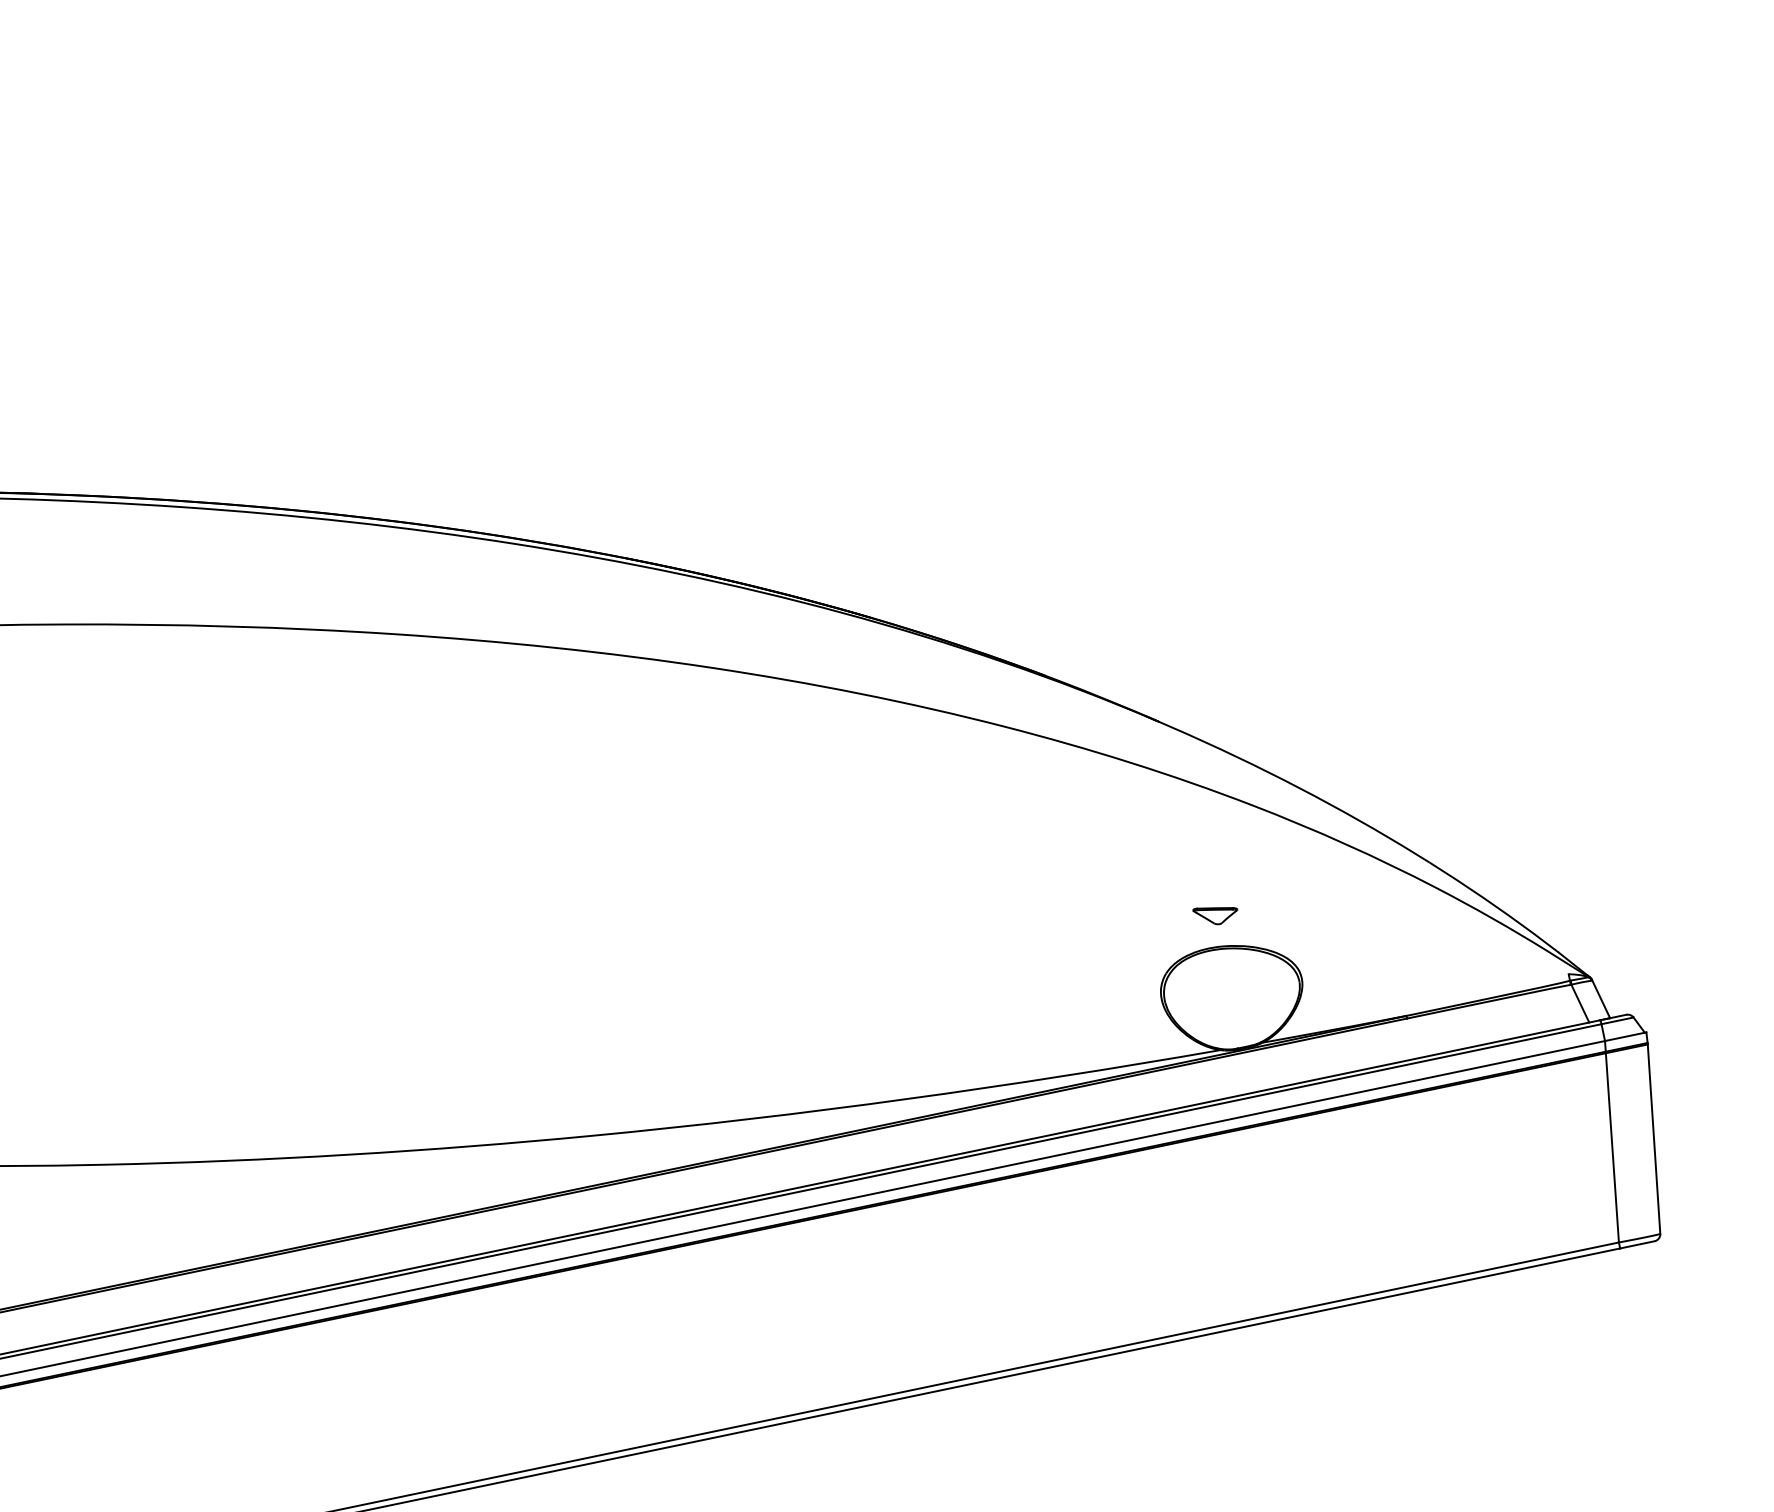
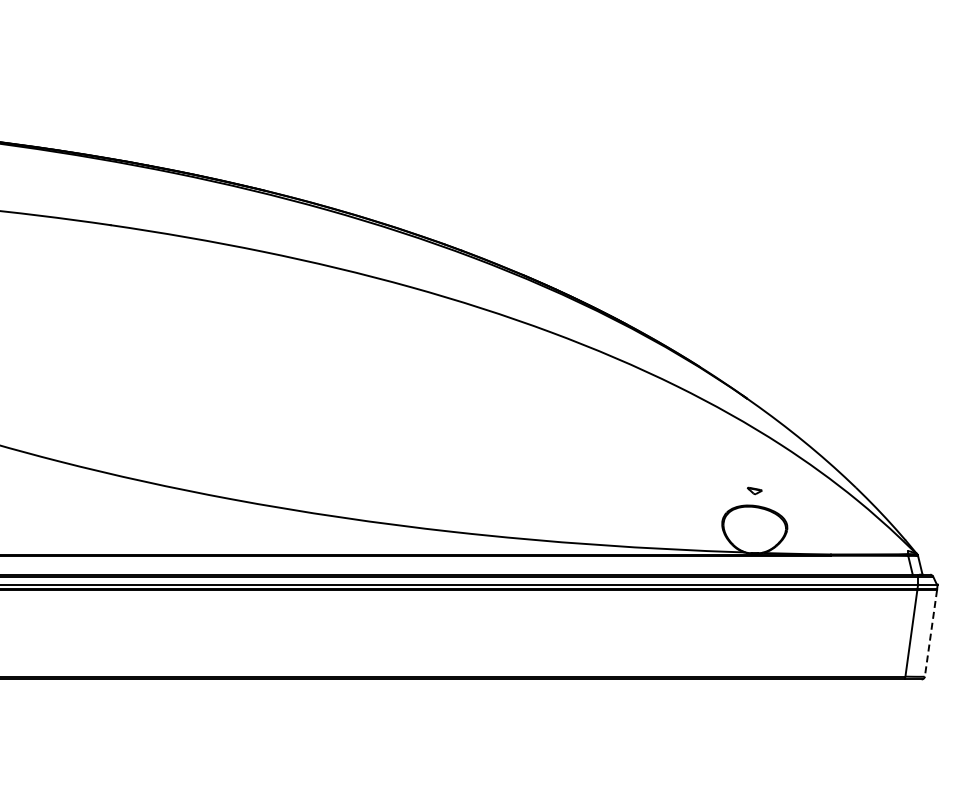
part: (1215, 913) -> (754, 490), size x0.7
line: (1653, 1139) -> (930, 633), solid -> dashed

